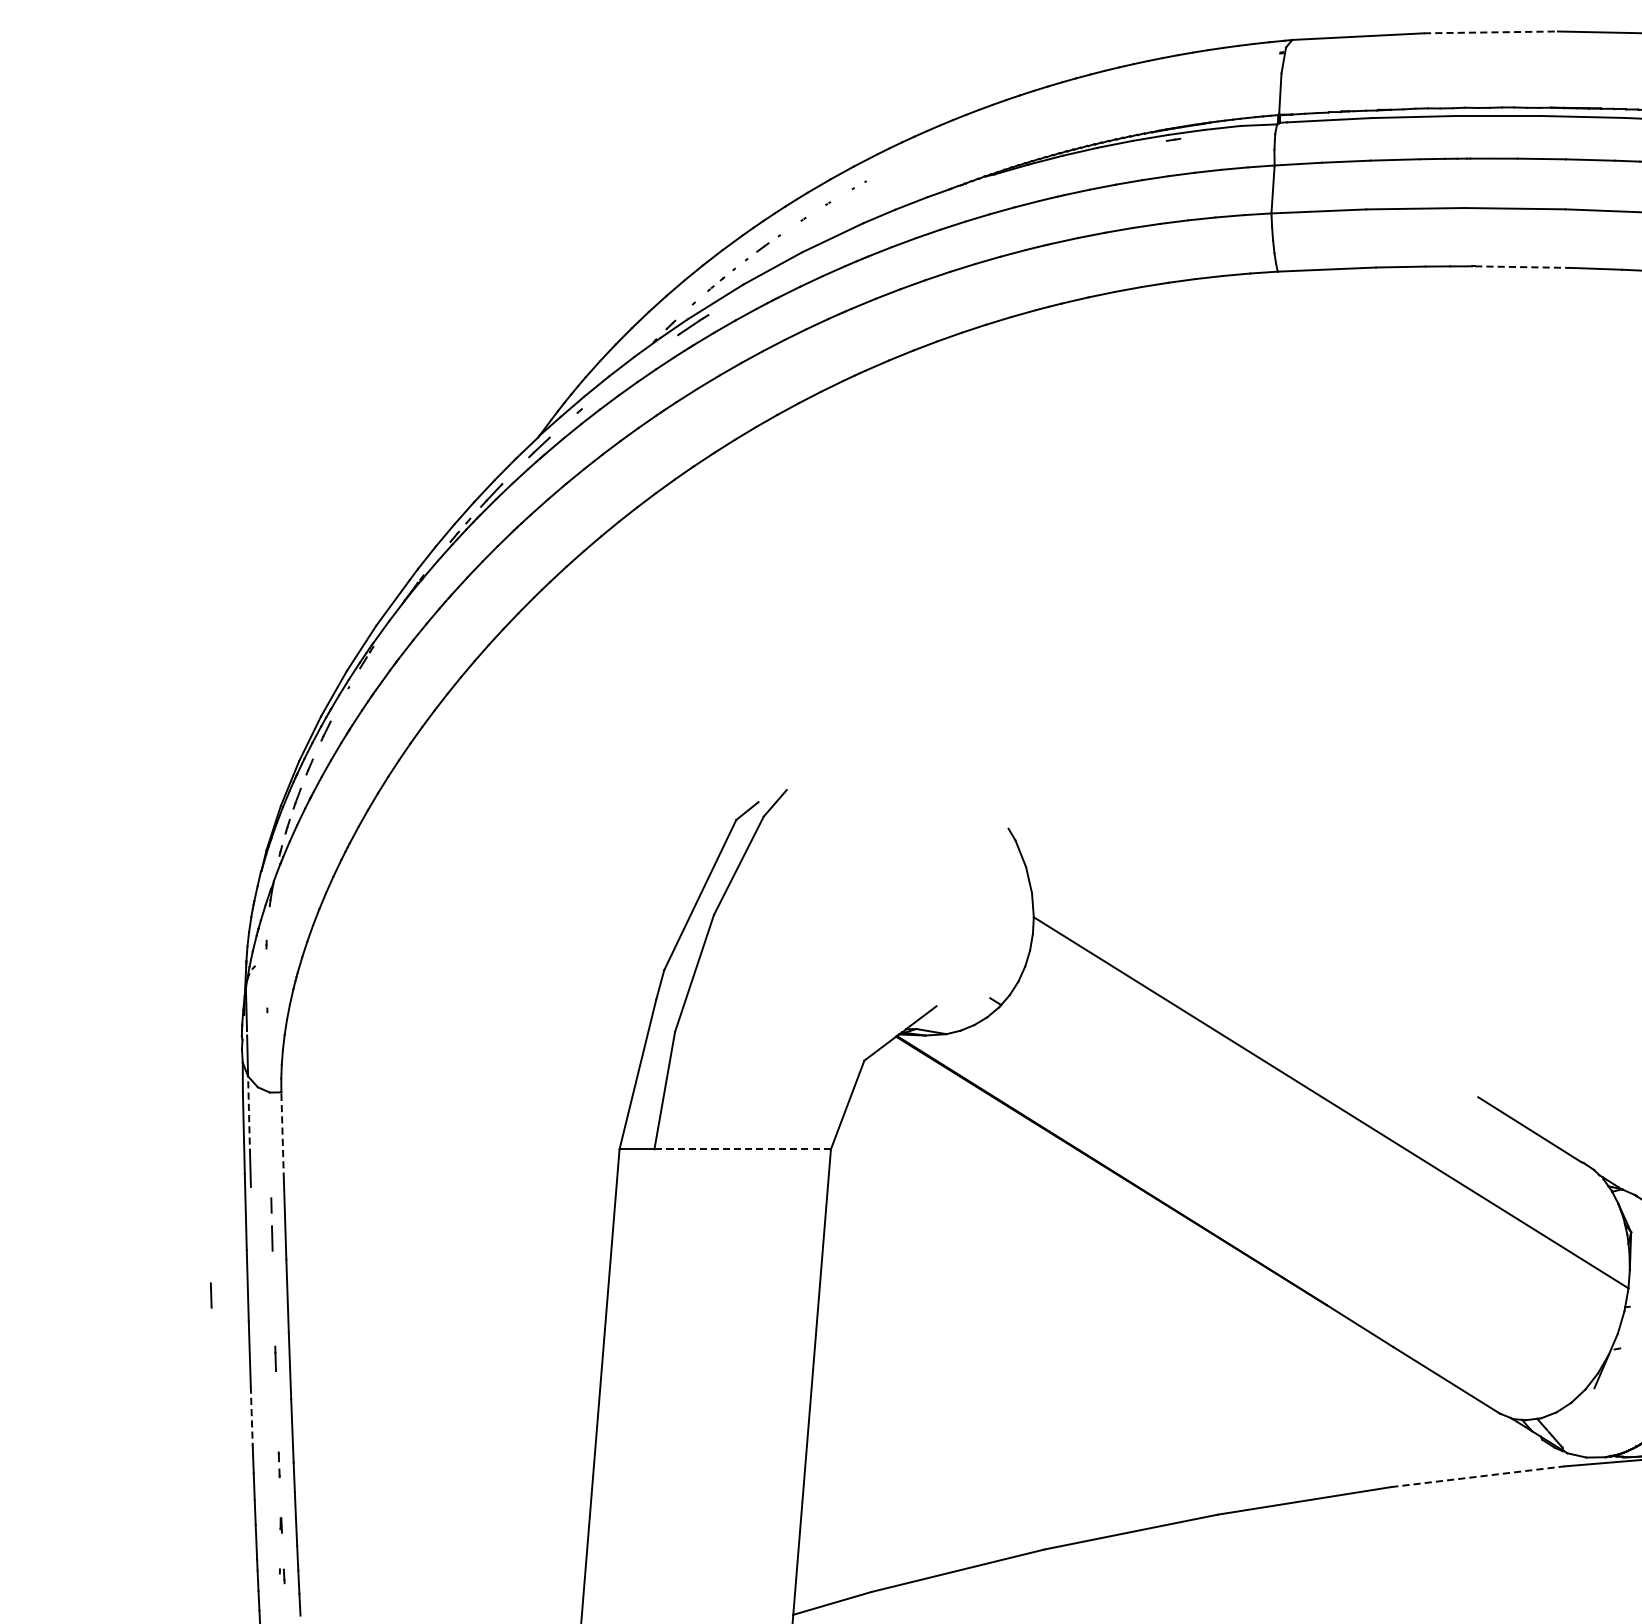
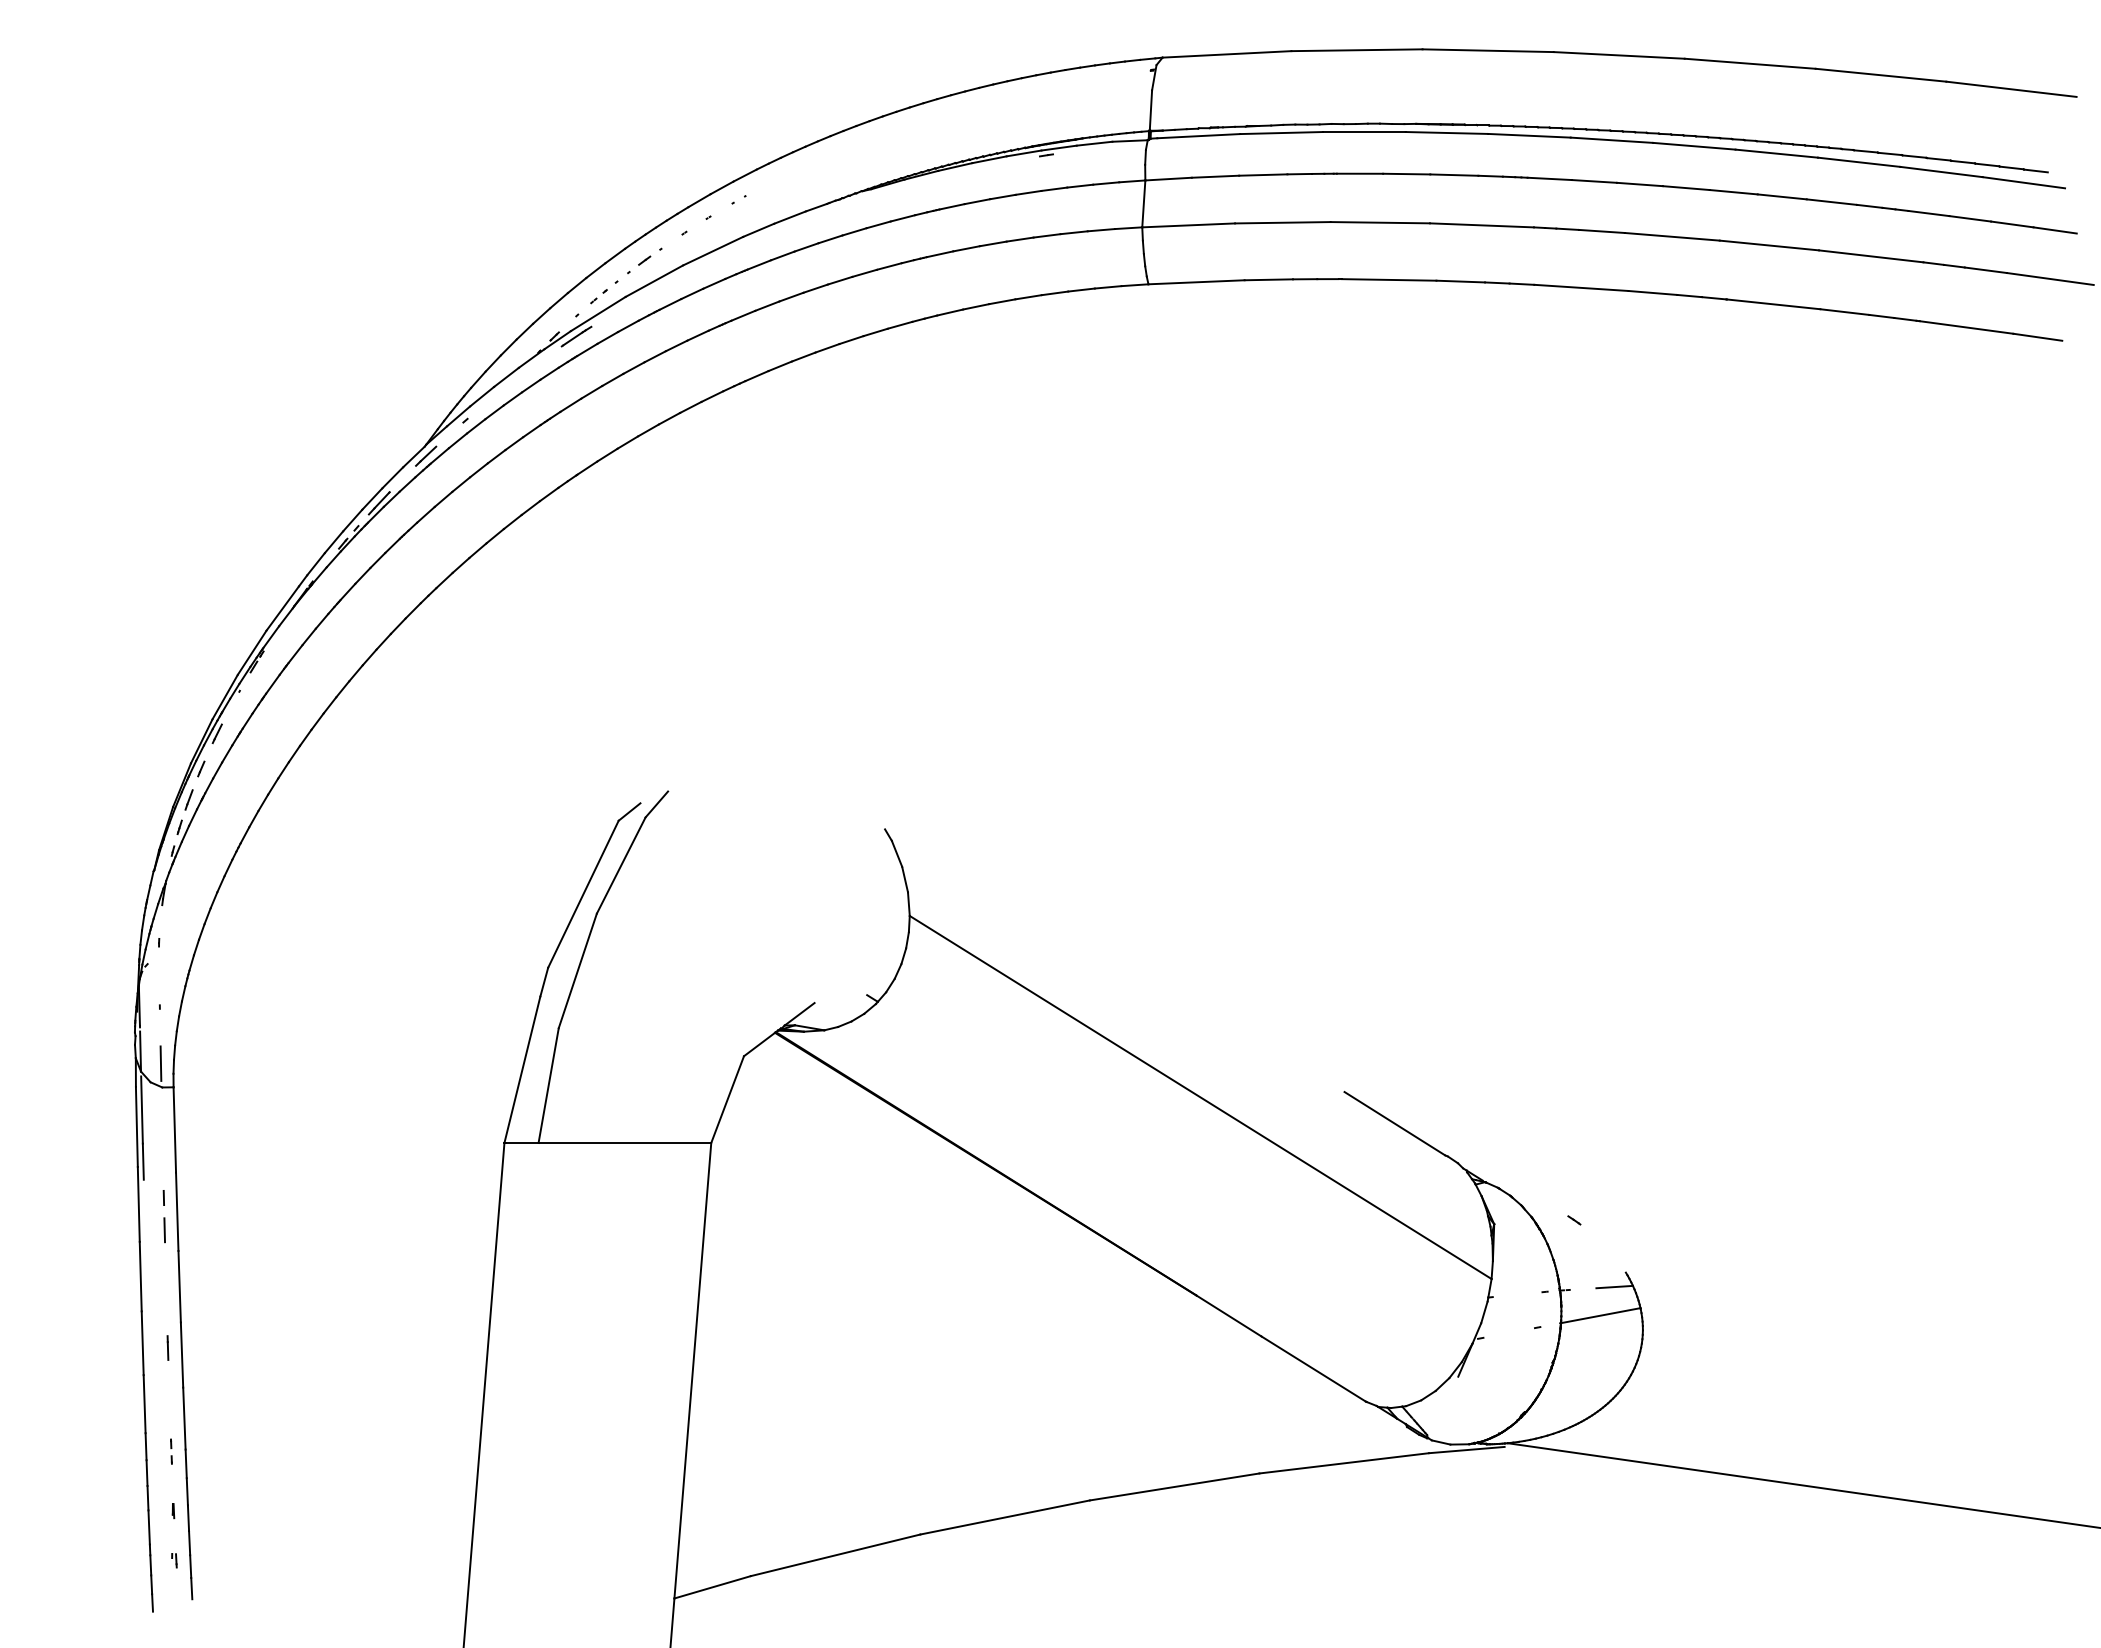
line: (1491, 32) -> (1357, 50), dashed -> solid
line: (1524, 266) -> (1389, 279), dashed -> solid
line: (267, 1068) -> (160, 1063), added
line: (249, 1116) -> (142, 1110), dashed -> solid
line: (282, 1135) -> (174, 1129), dashed -> solid
line: (742, 1149) -> (624, 1143), dashed -> solid
line: (210, 1294) -> (104, 1285), removed
line: (251, 1416) -> (144, 1404), dashed -> solid
line: (1478, 1476) -> (1344, 1463), dashed -> solid

